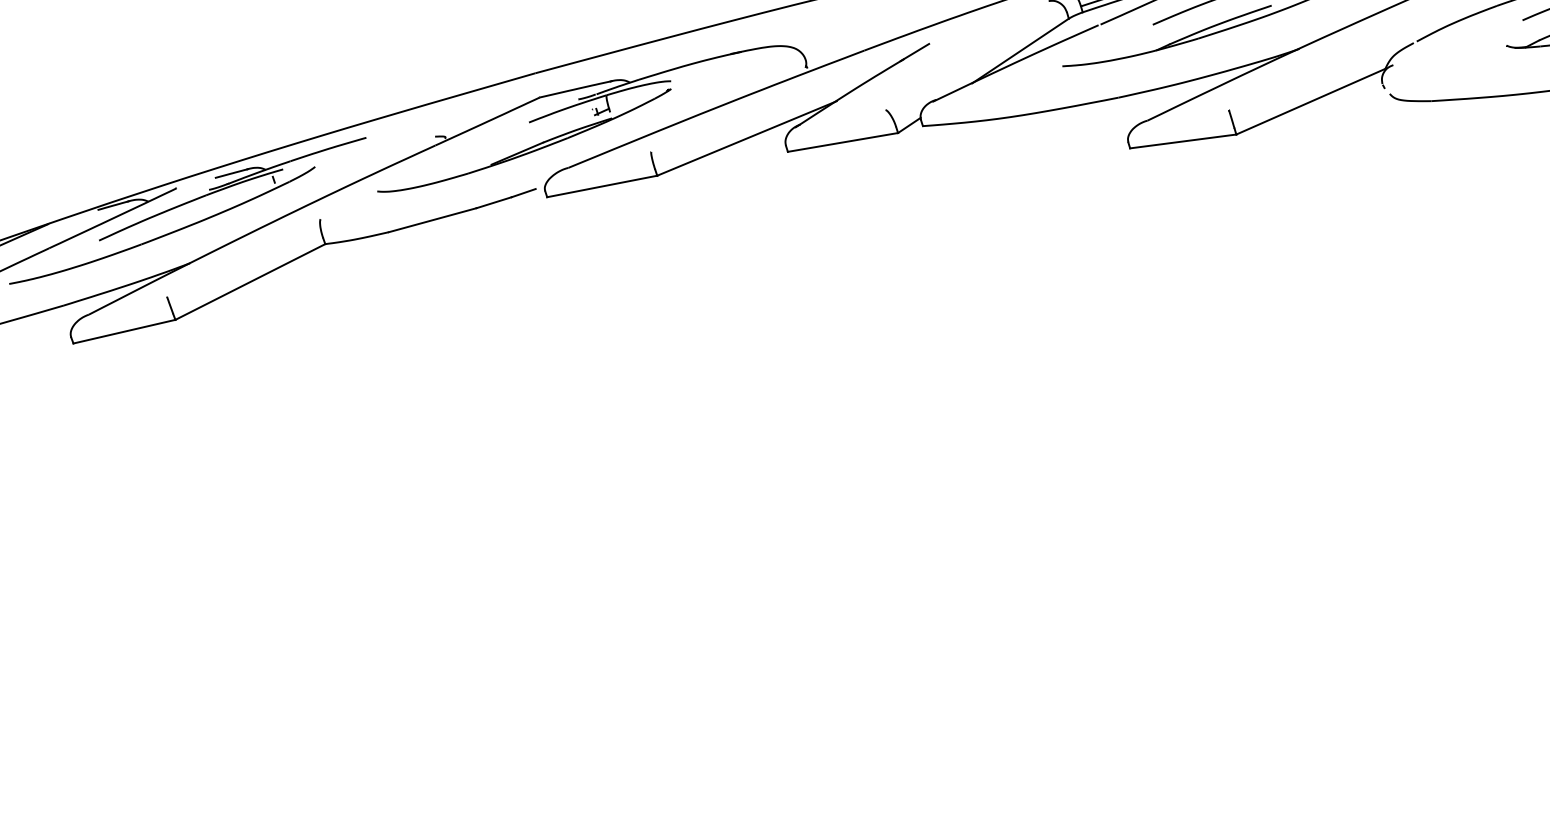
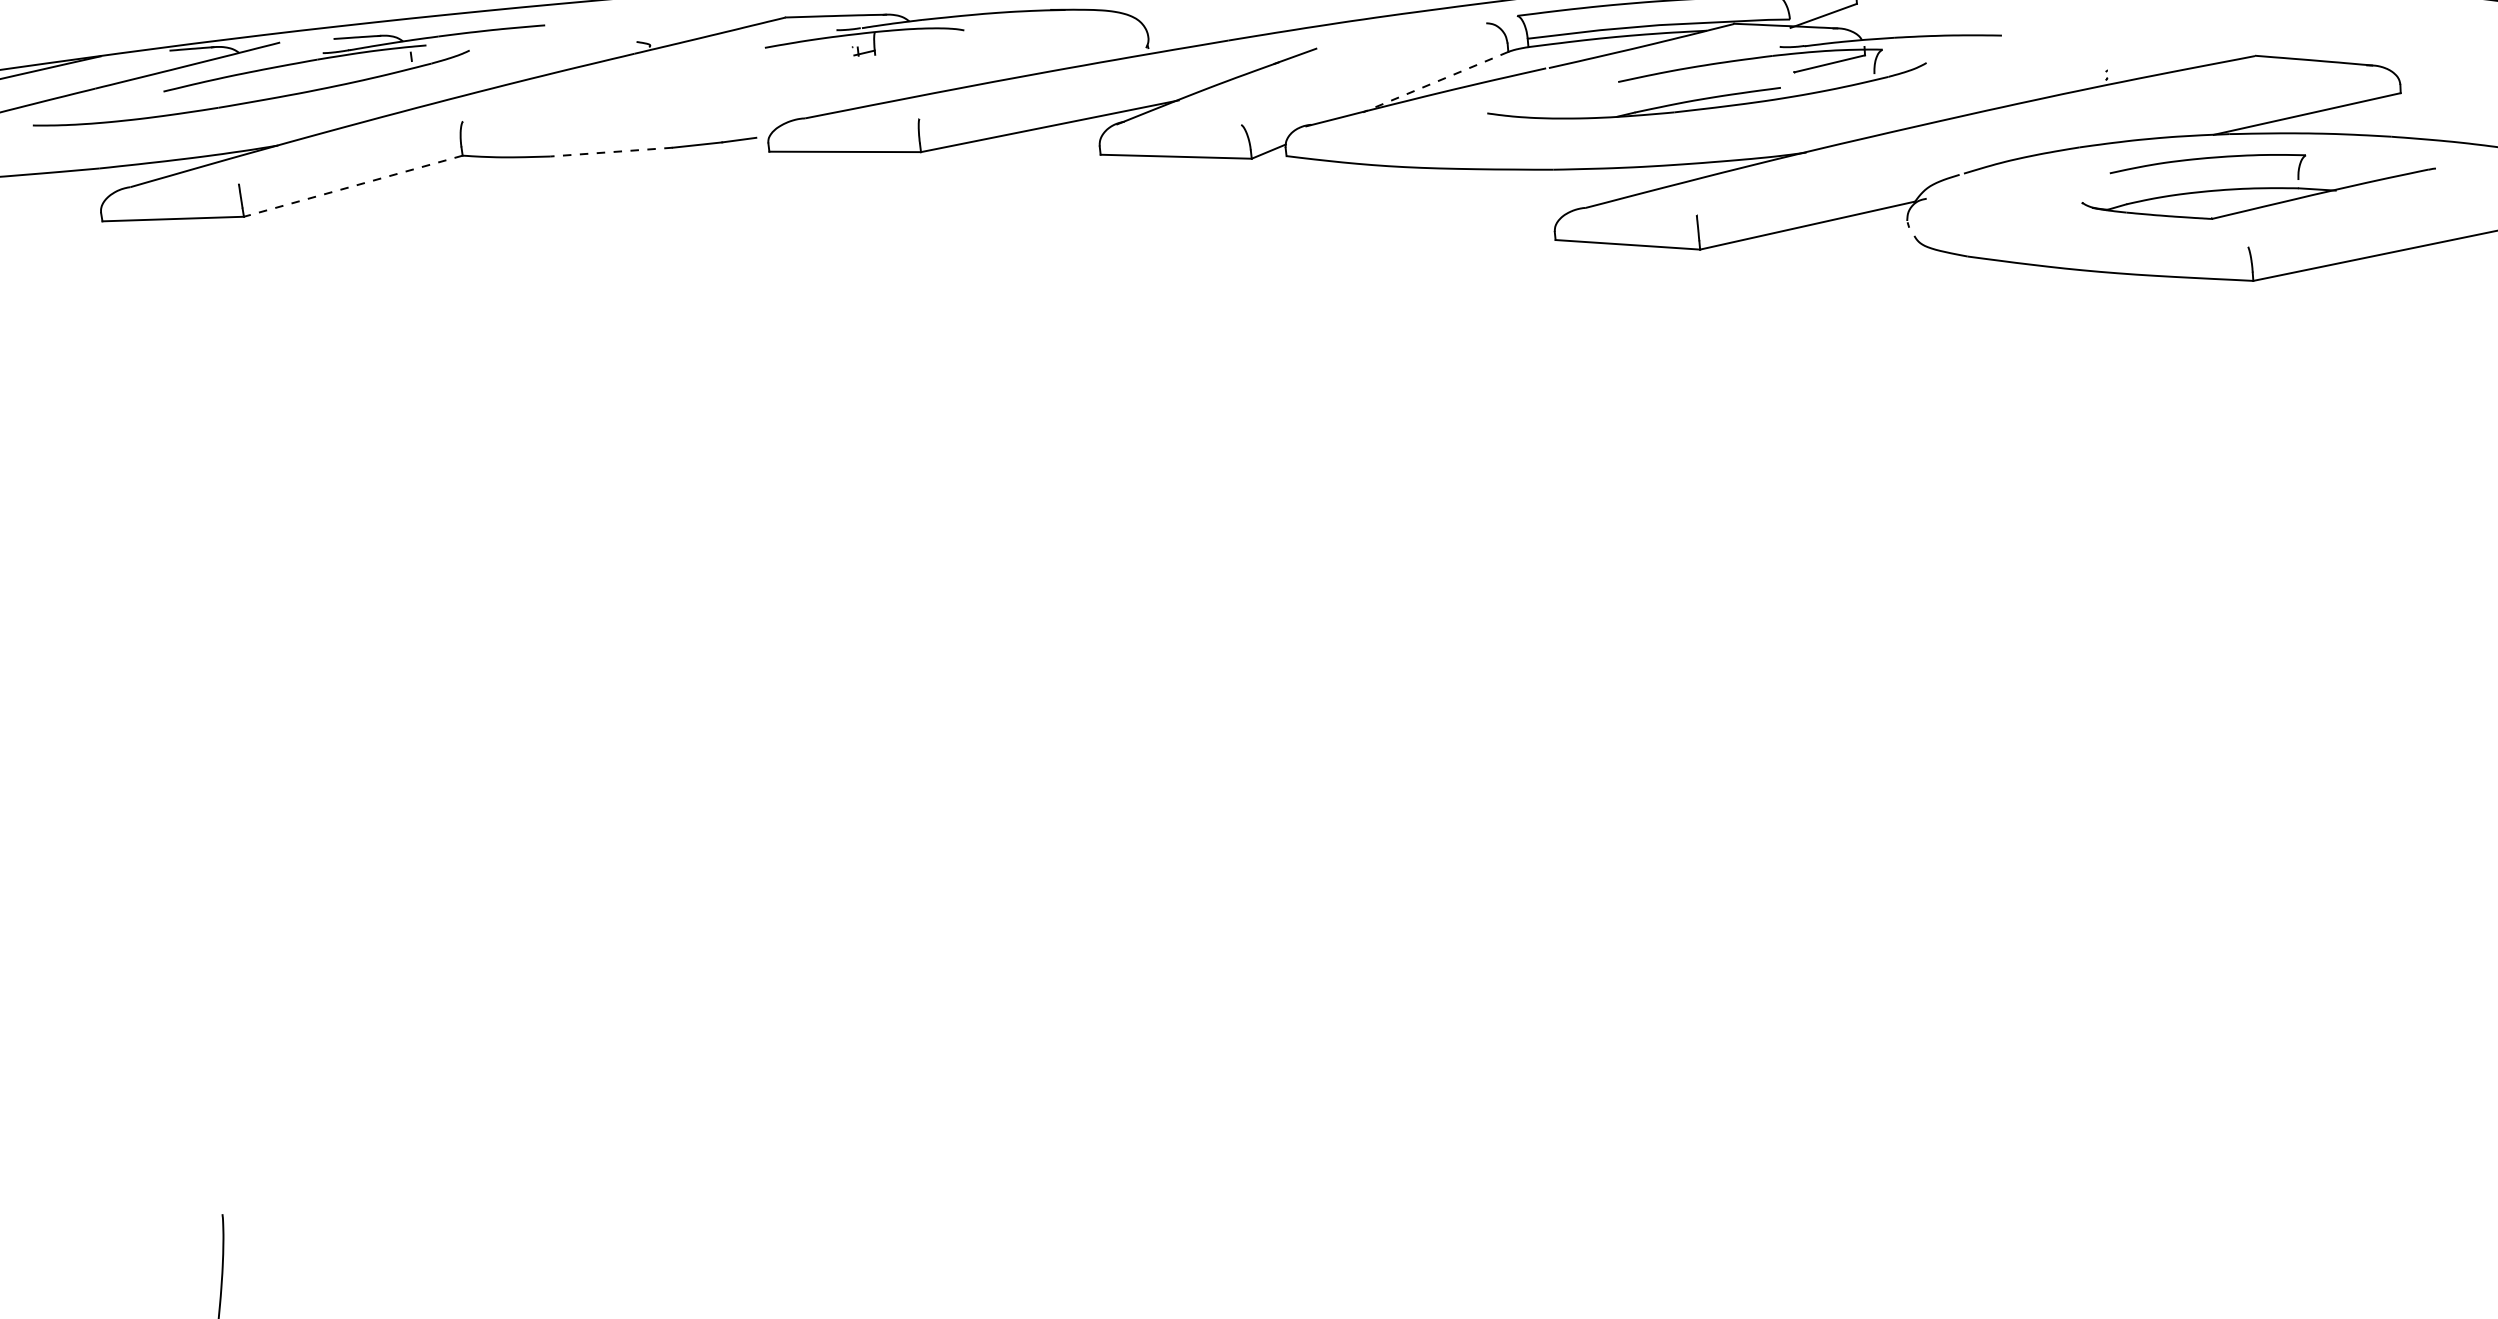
line: (1020, 51) -> (1435, 82), solid -> dashed
part: (527, 148) -> (756, 81), removed
line: (432, 220) -> (610, 152), solid -> dashed
line: (250, 282) -> (353, 186), solid -> dashed

